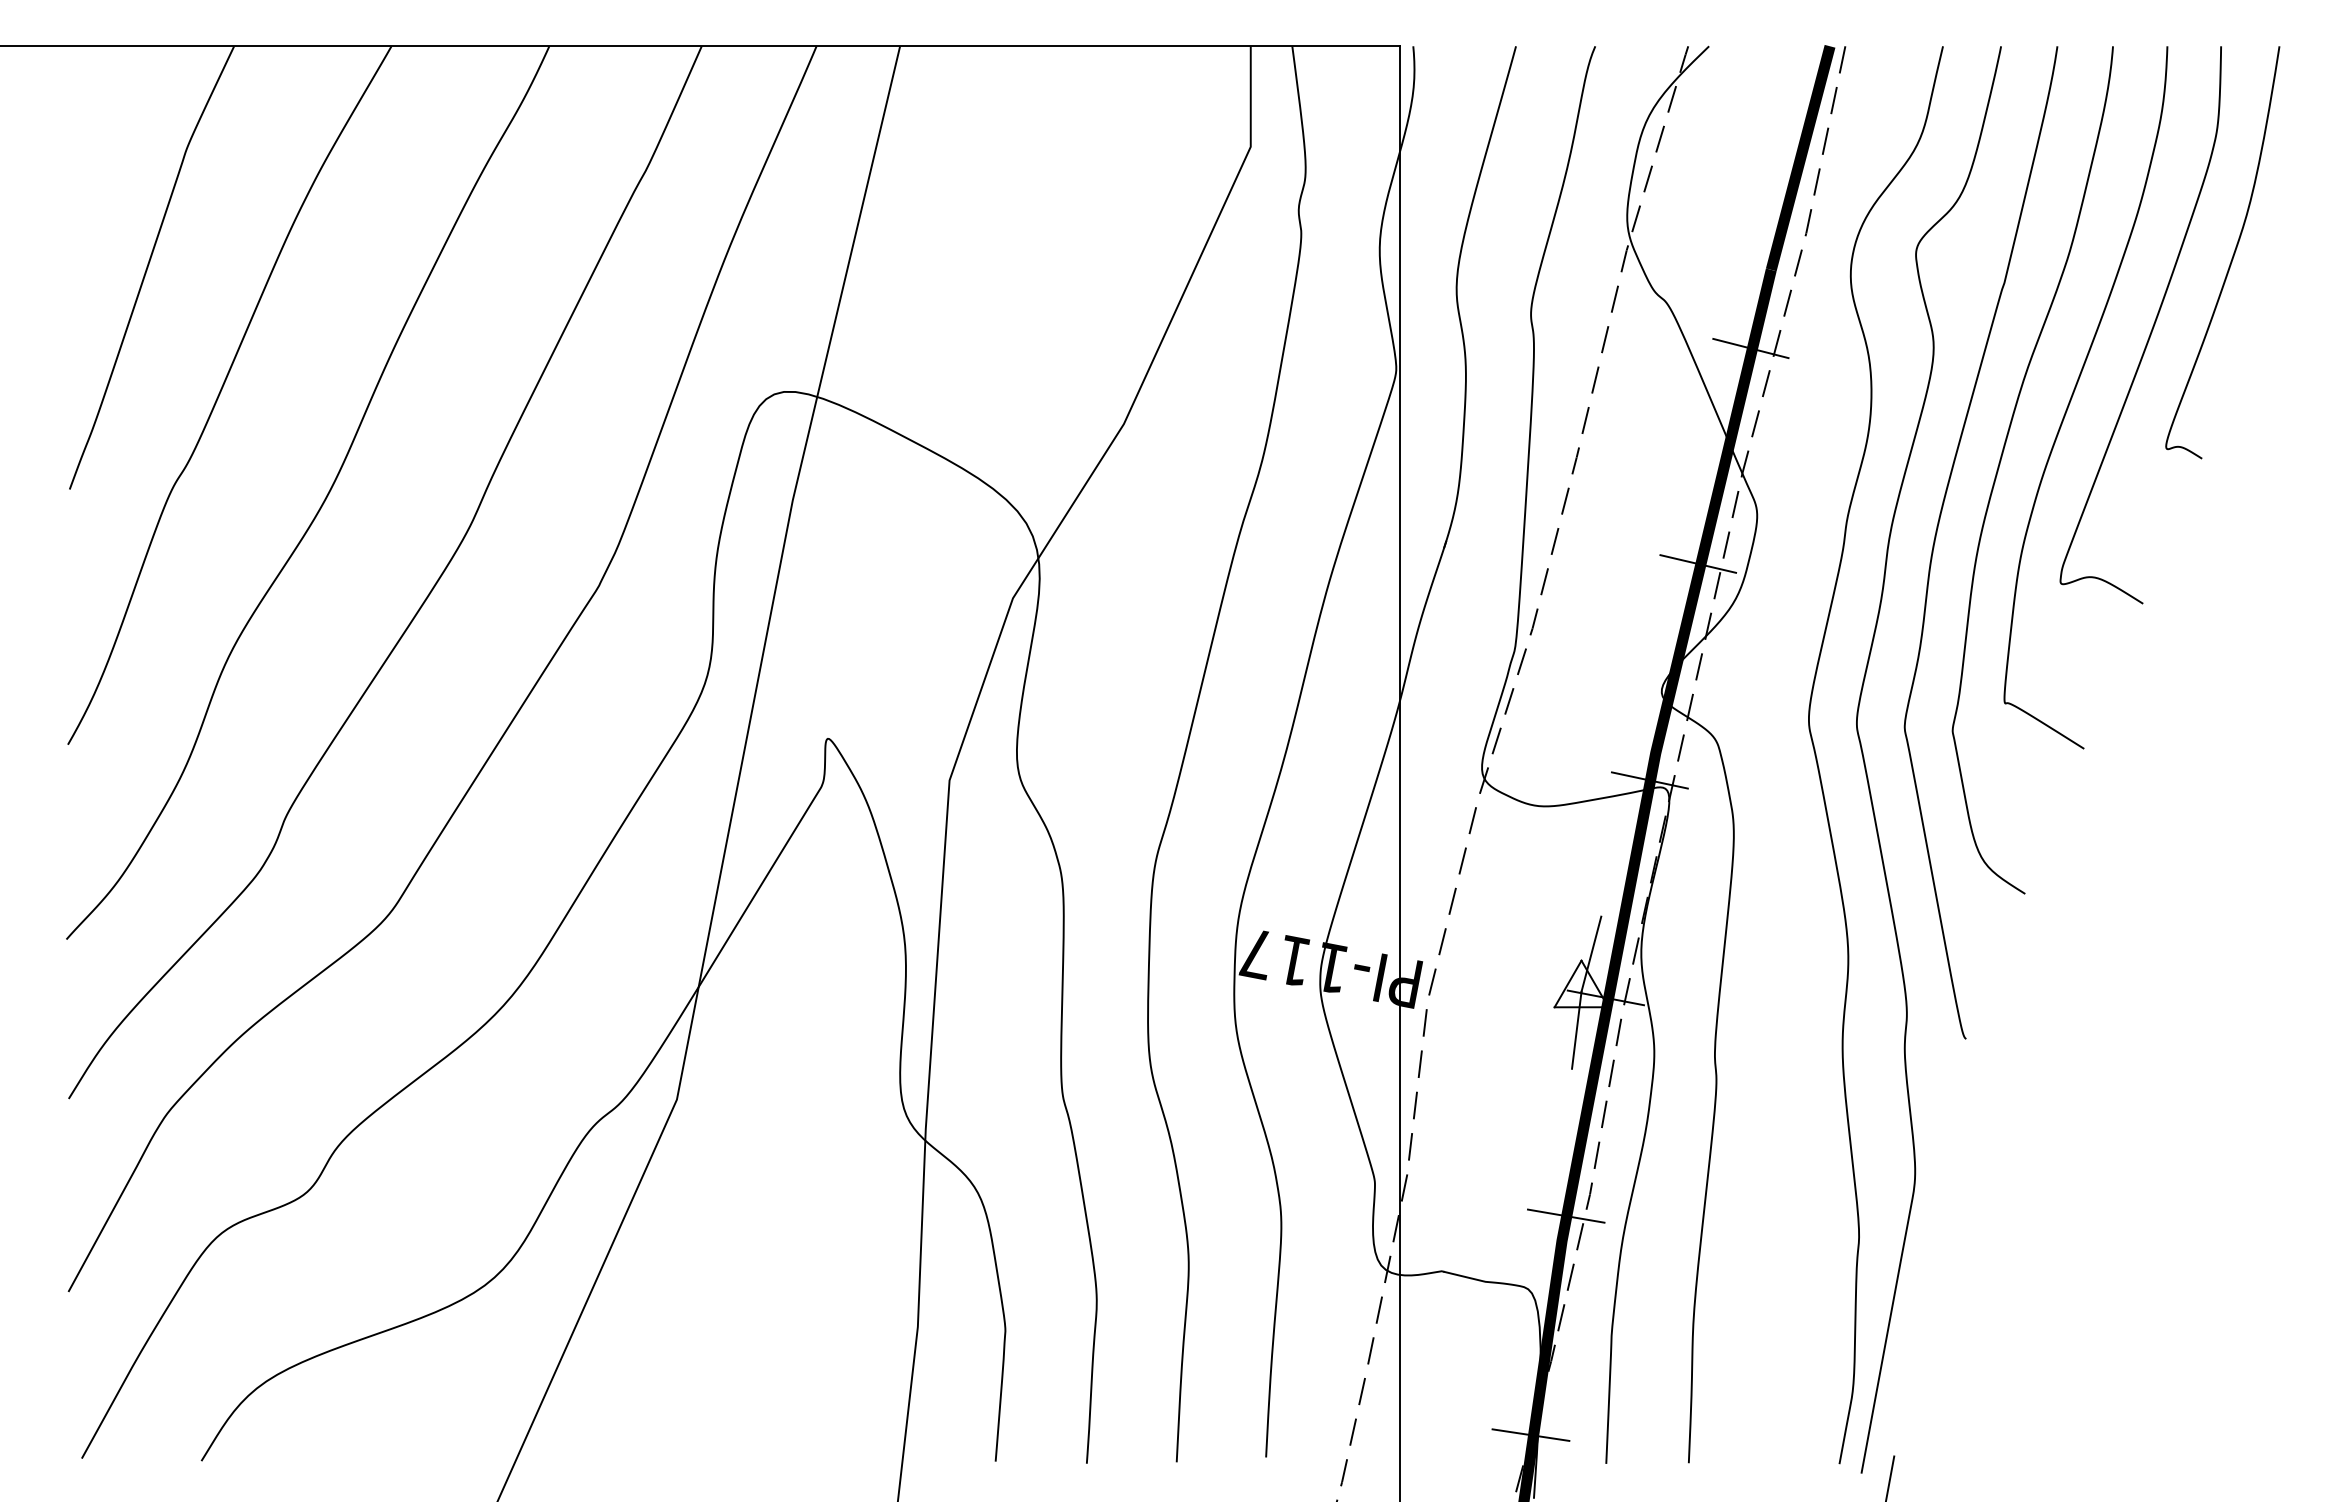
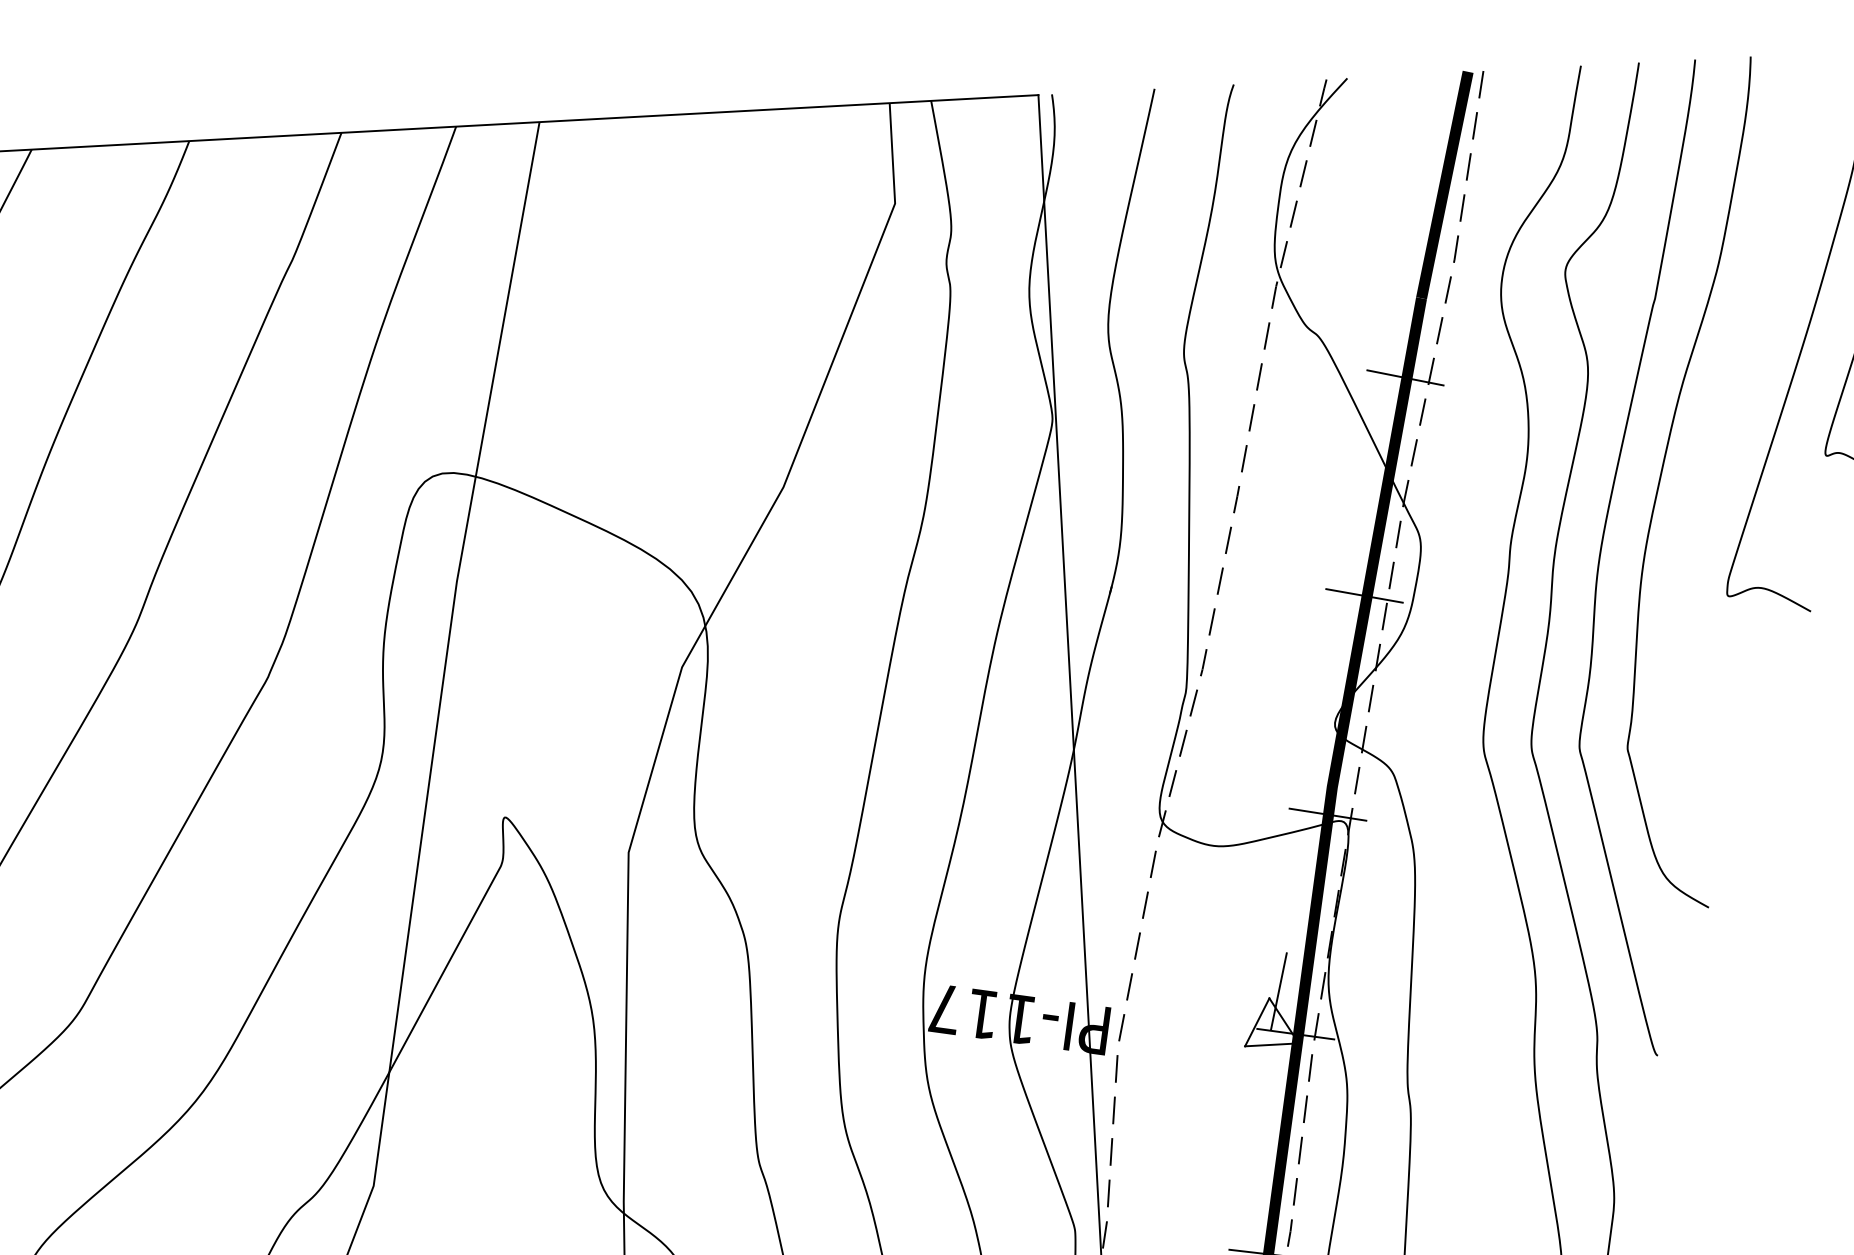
curve: (2074, 393) -> (1731, 405), removed
line: (1576, 1029) -> (1268, 1067), removed

